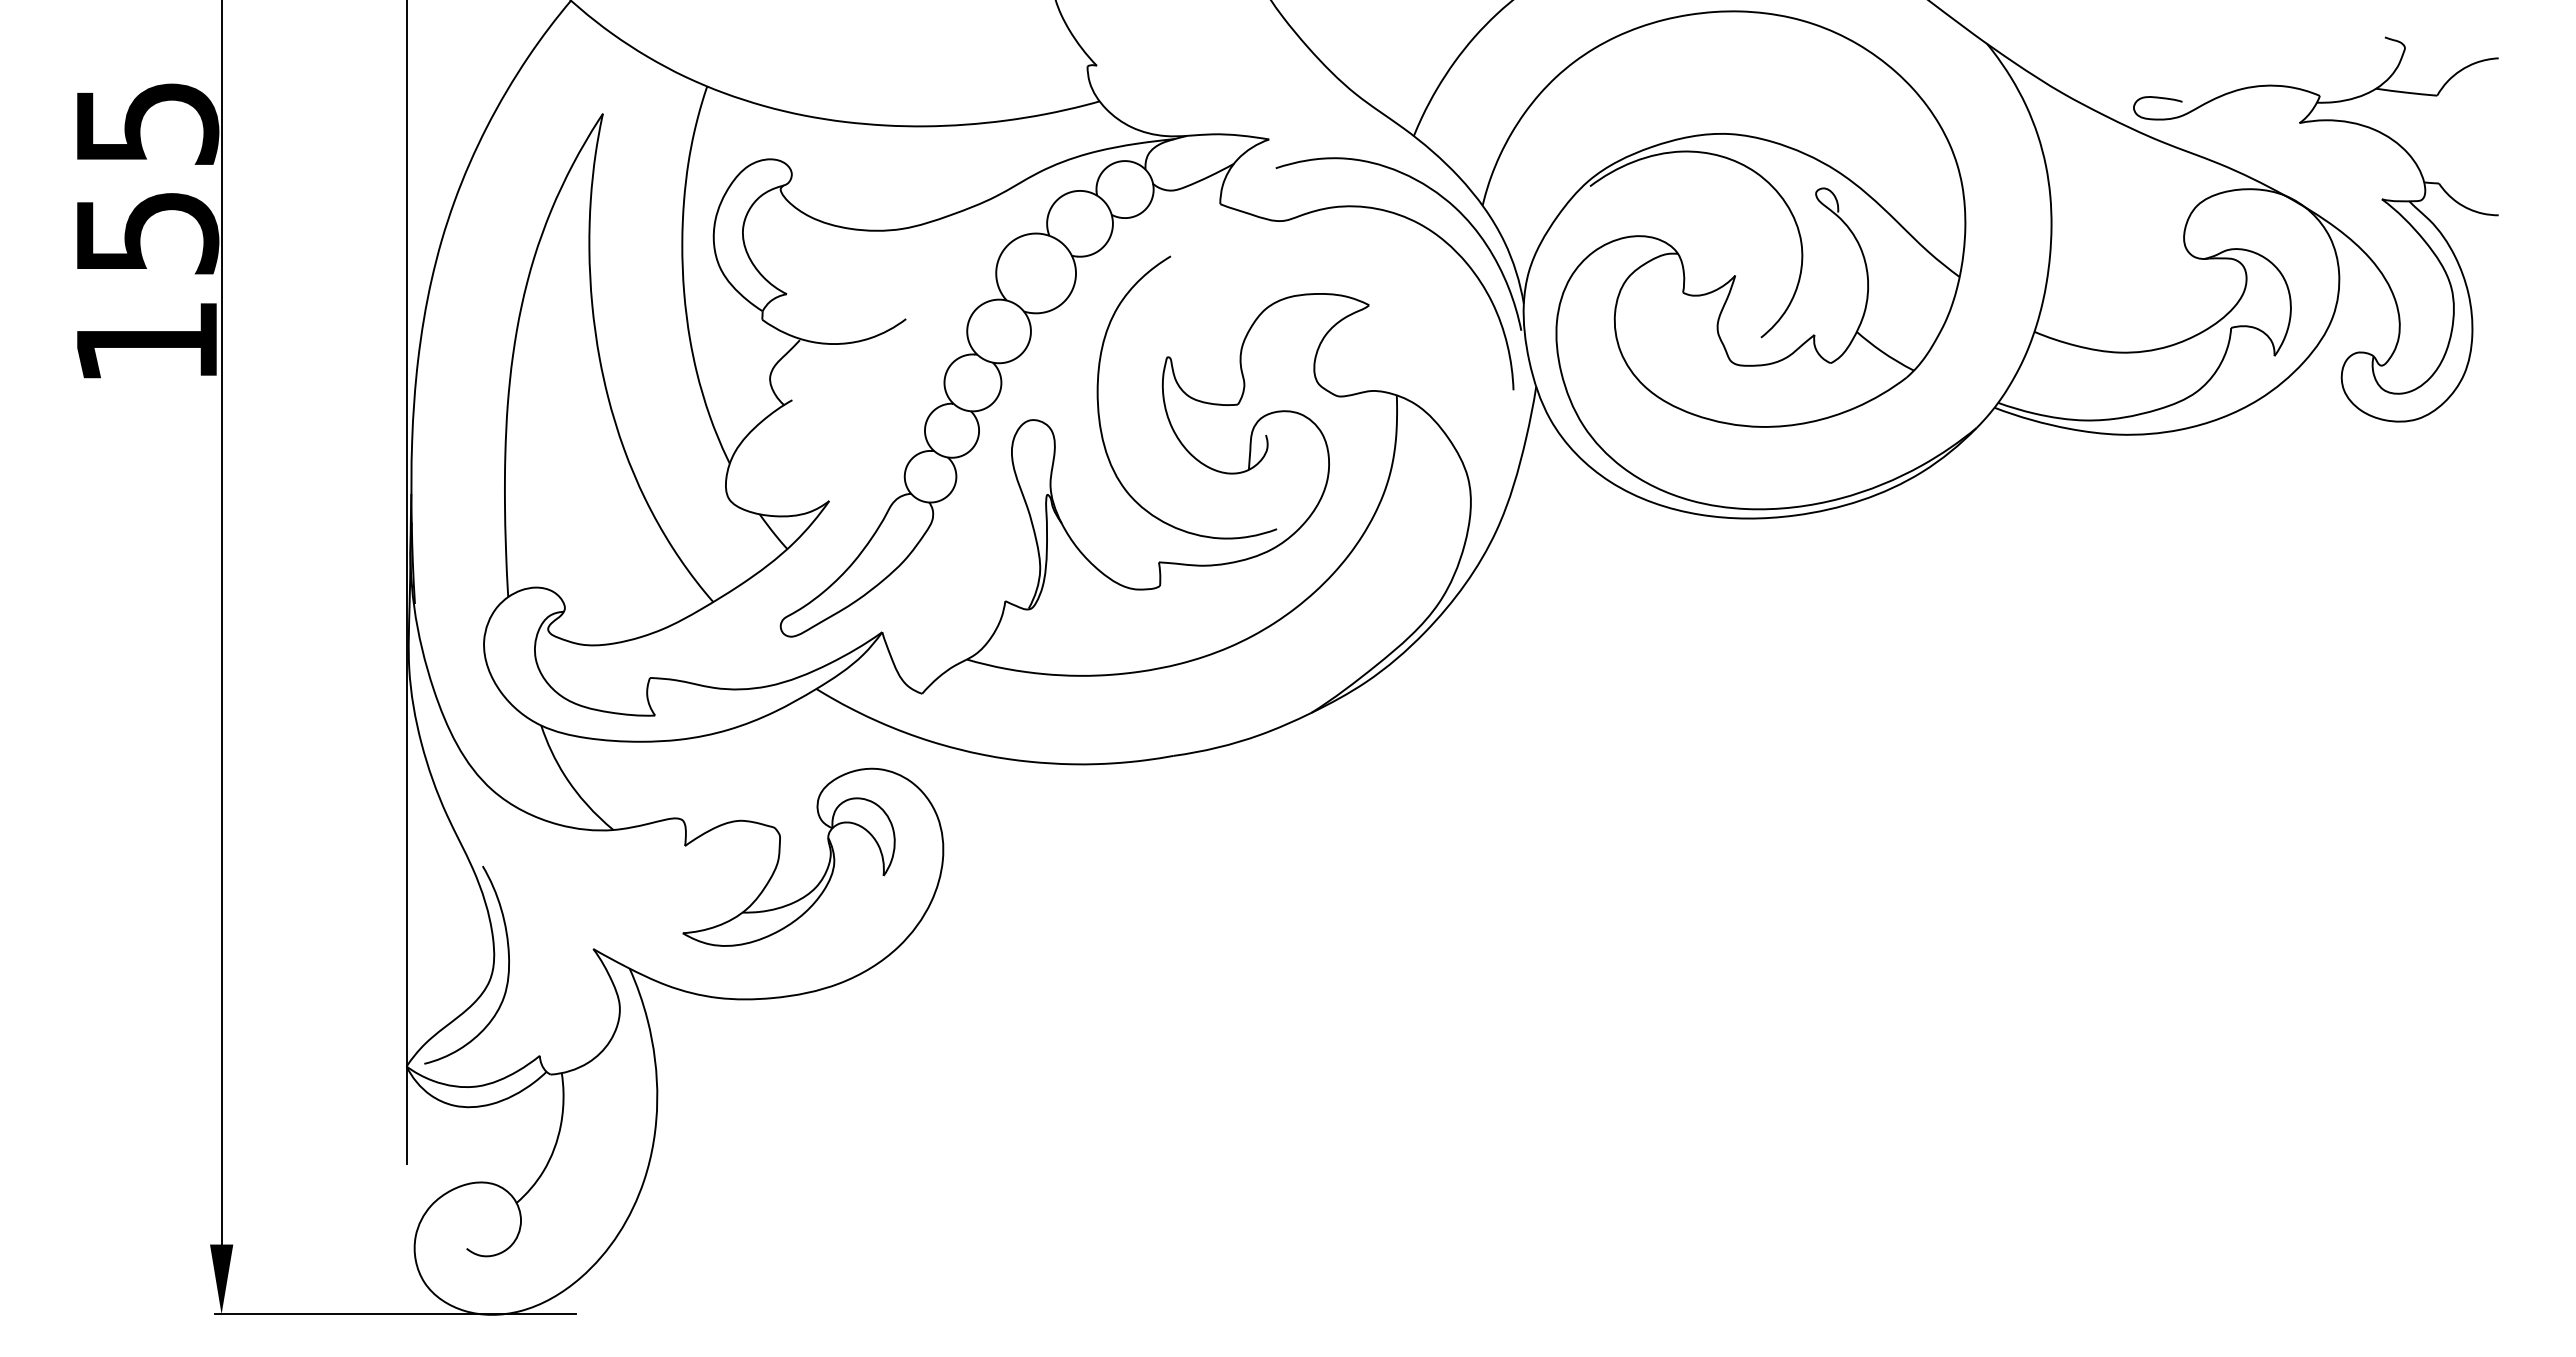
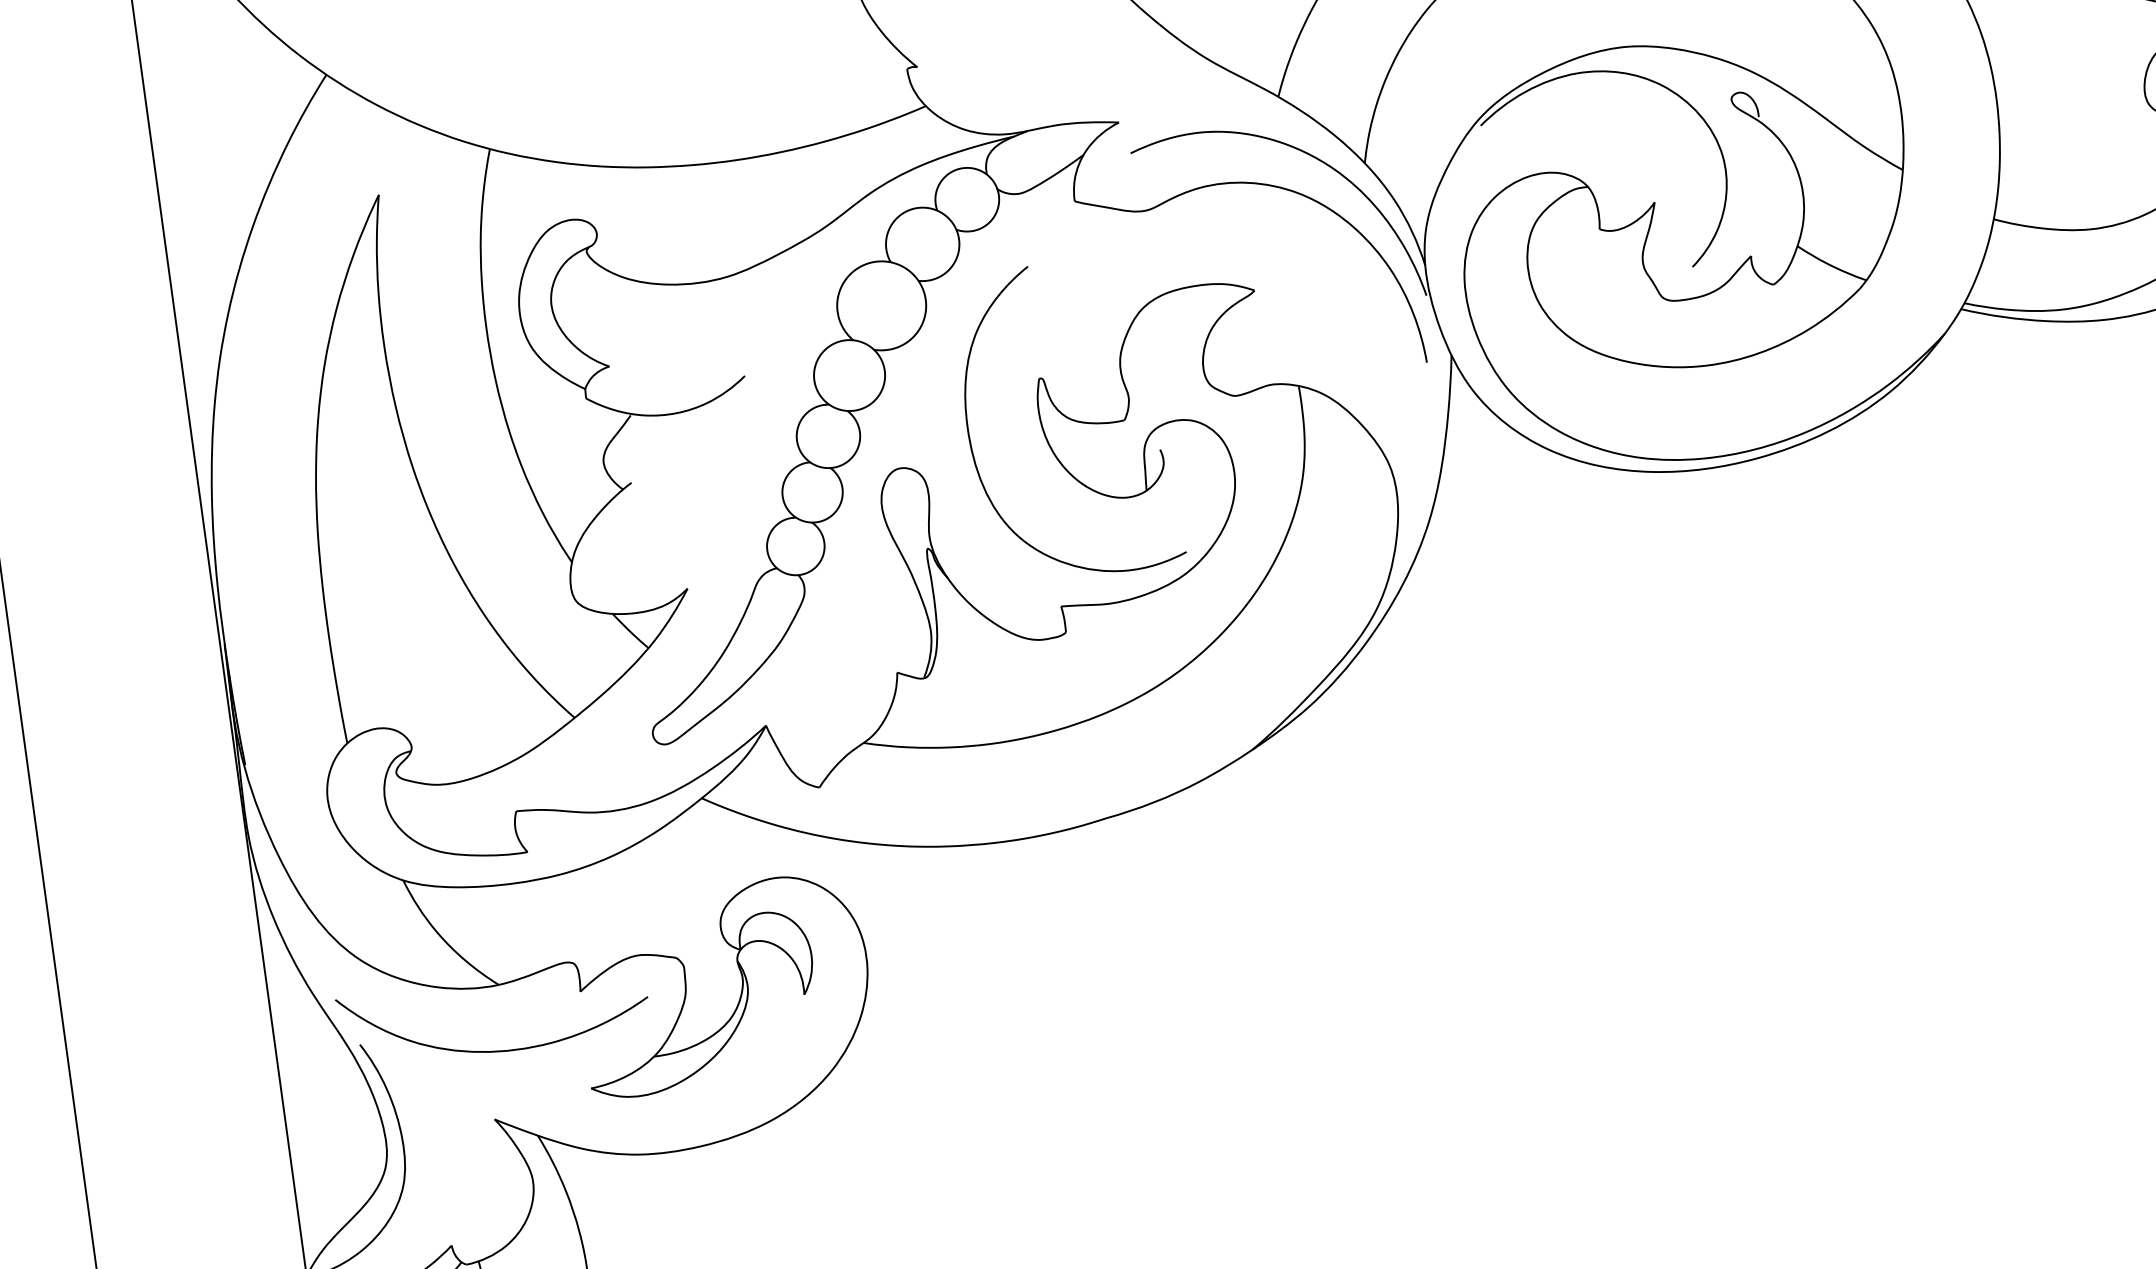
curve: (601, 887) -> (494, 1050), added

